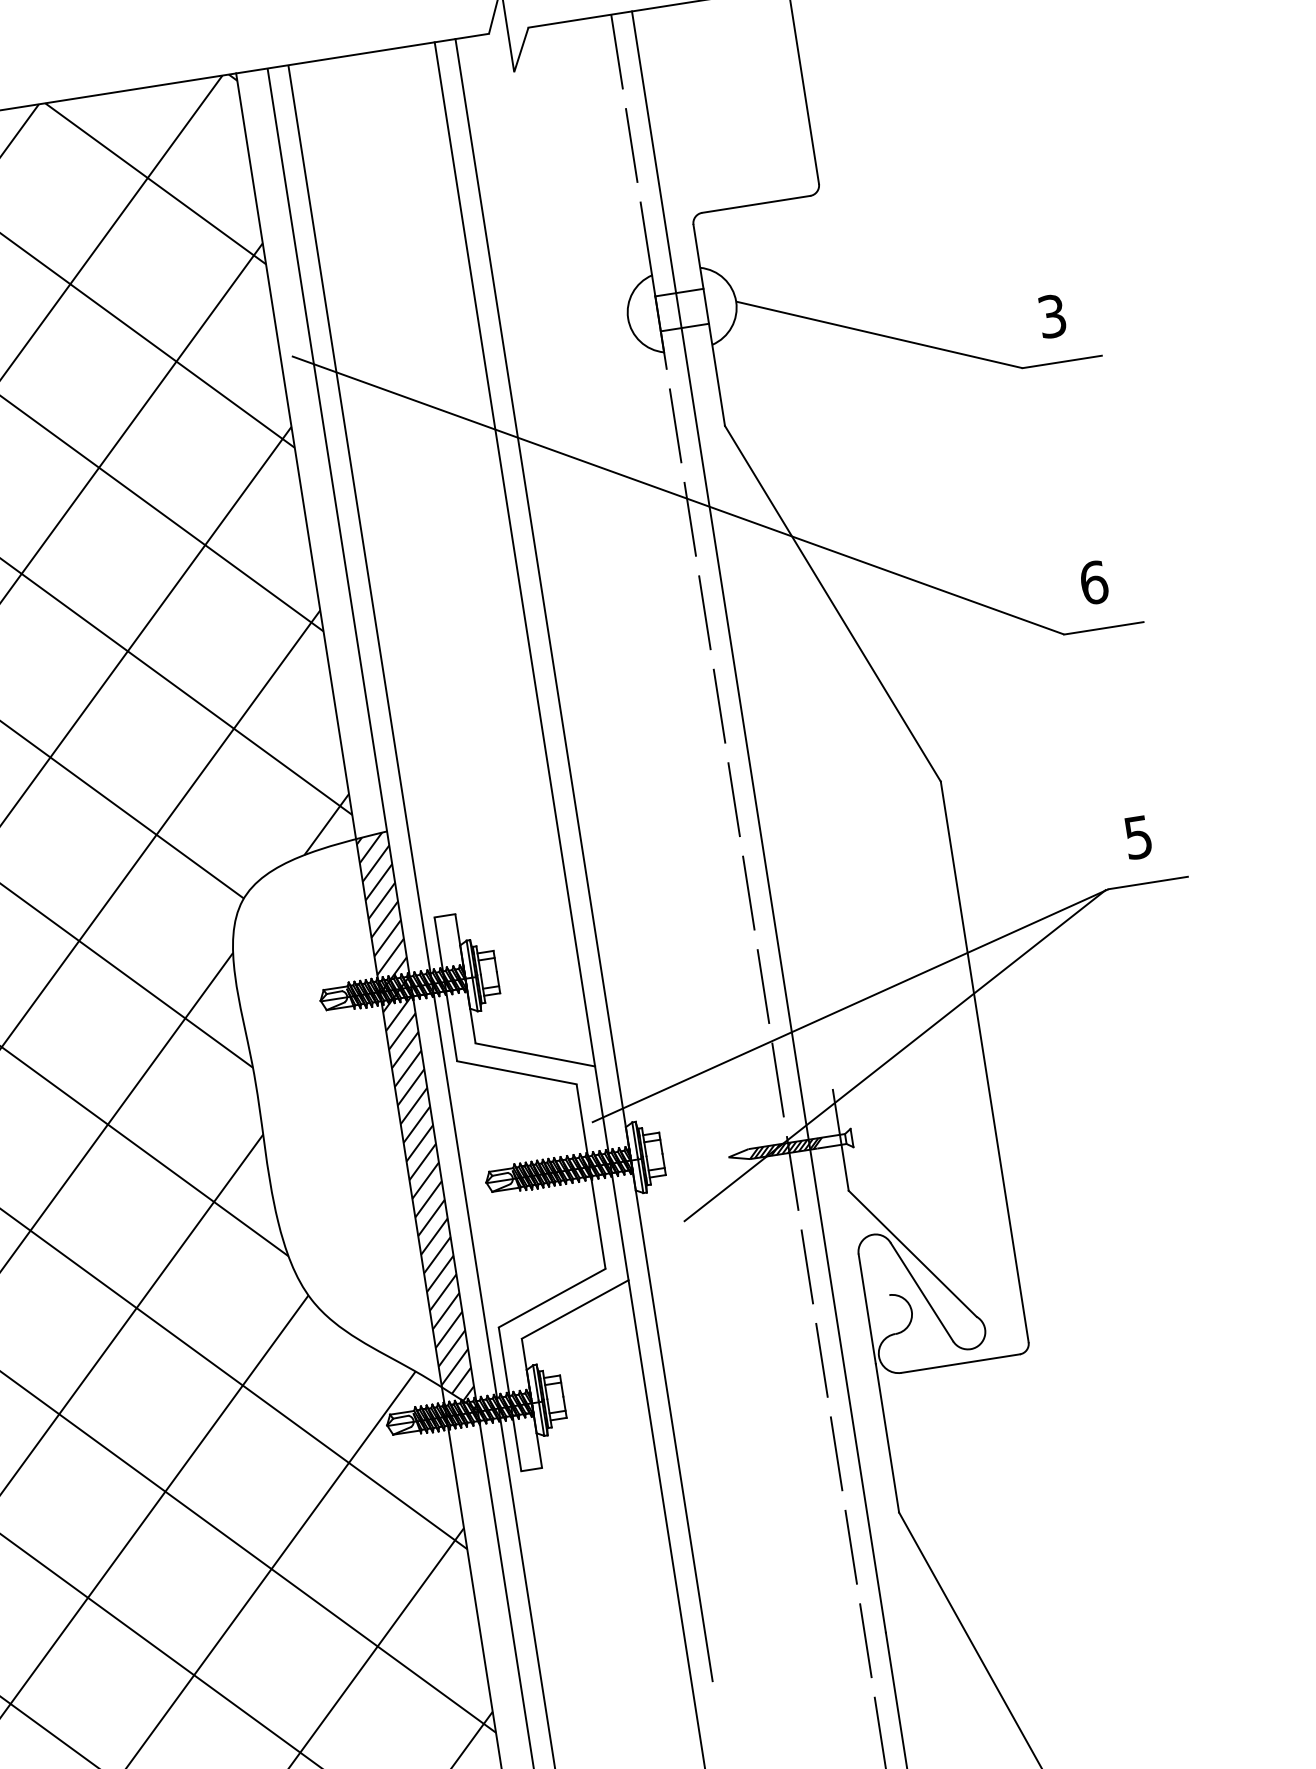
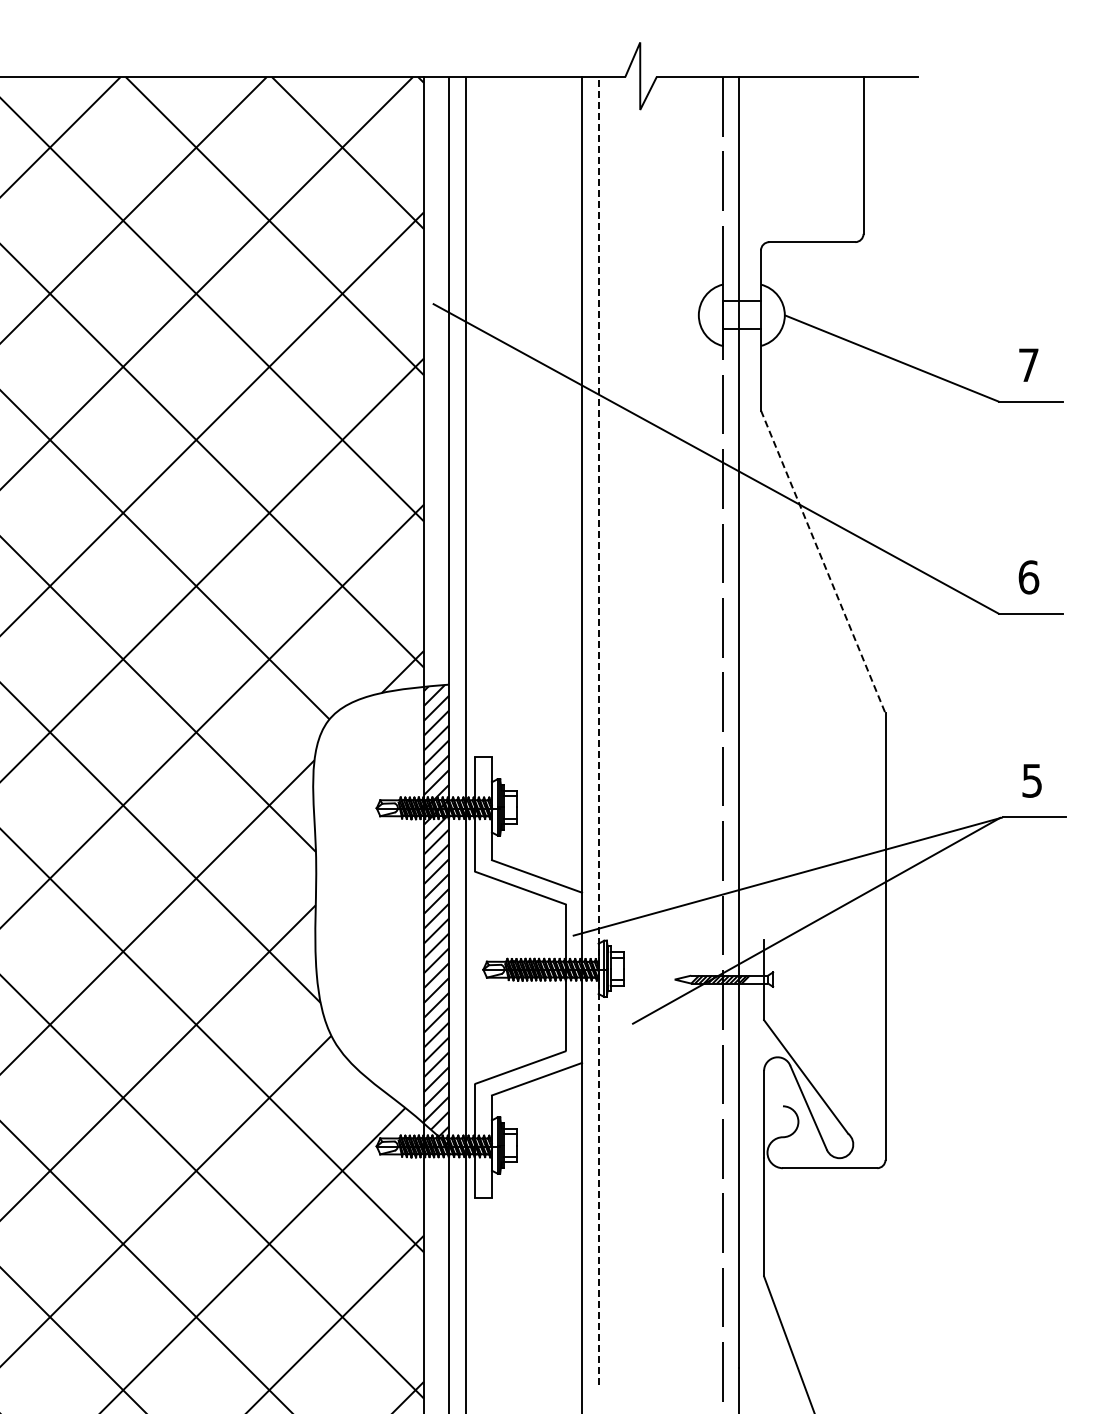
text: (1051, 316) -> (1028, 365), 3 -> 7
line: (833, 603) -> (823, 561), solid -> dashed
line: (583, 859) -> (598, 730), solid -> dashed

